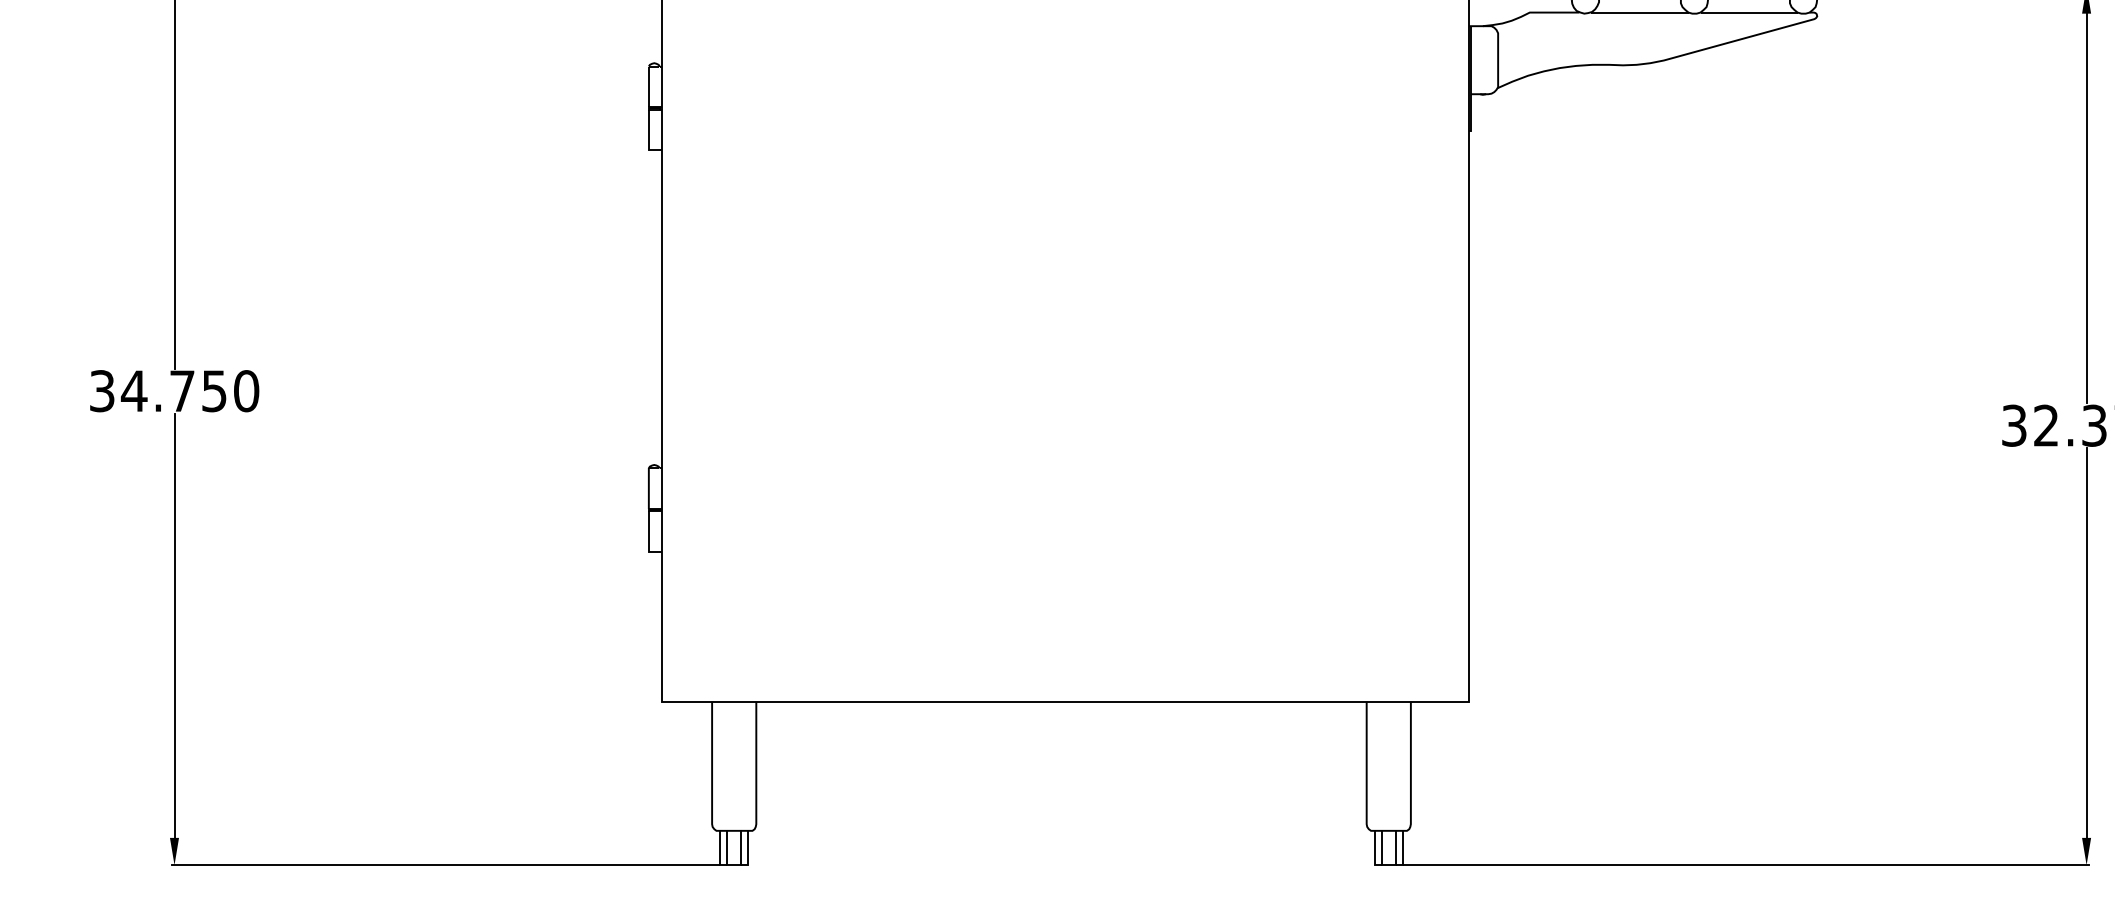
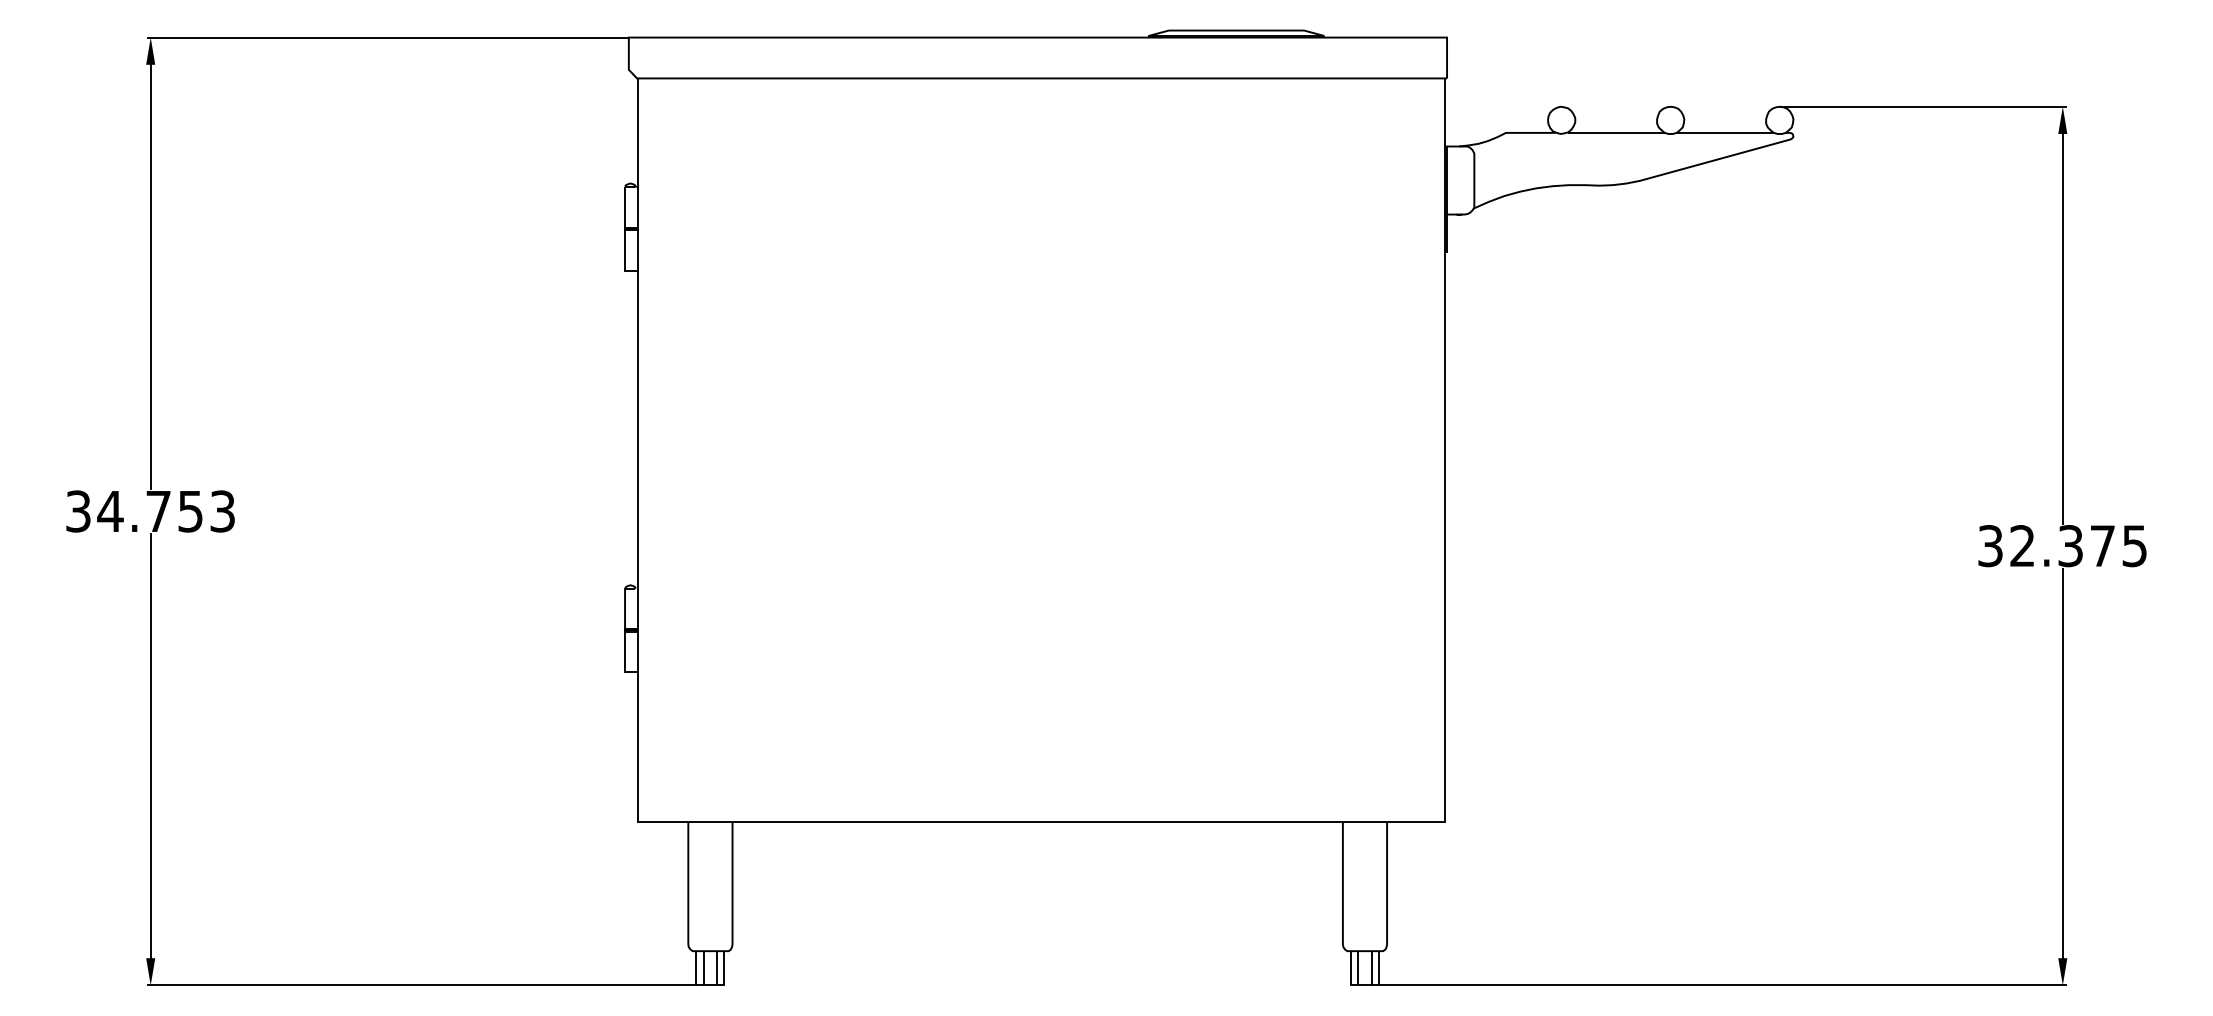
text: (246, 391) -> (222, 511), 34.750 -> 34.753

